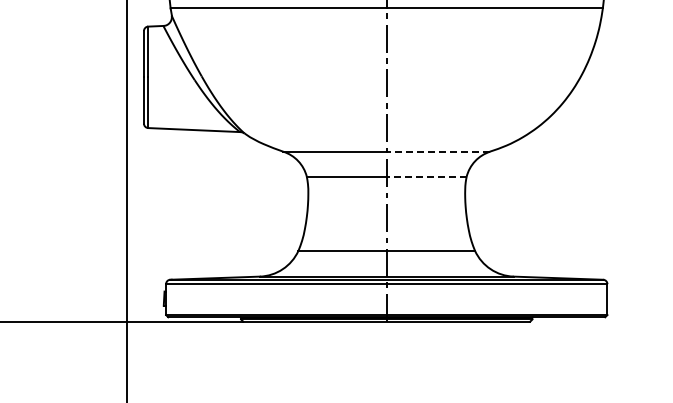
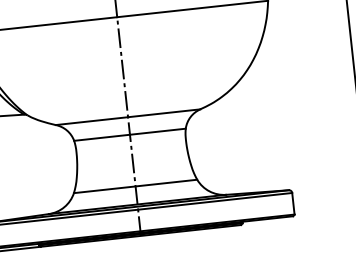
line: (438, 151) -> (164, 113), dashed -> solid
line: (426, 176) -> (157, 131), dashed -> solid

